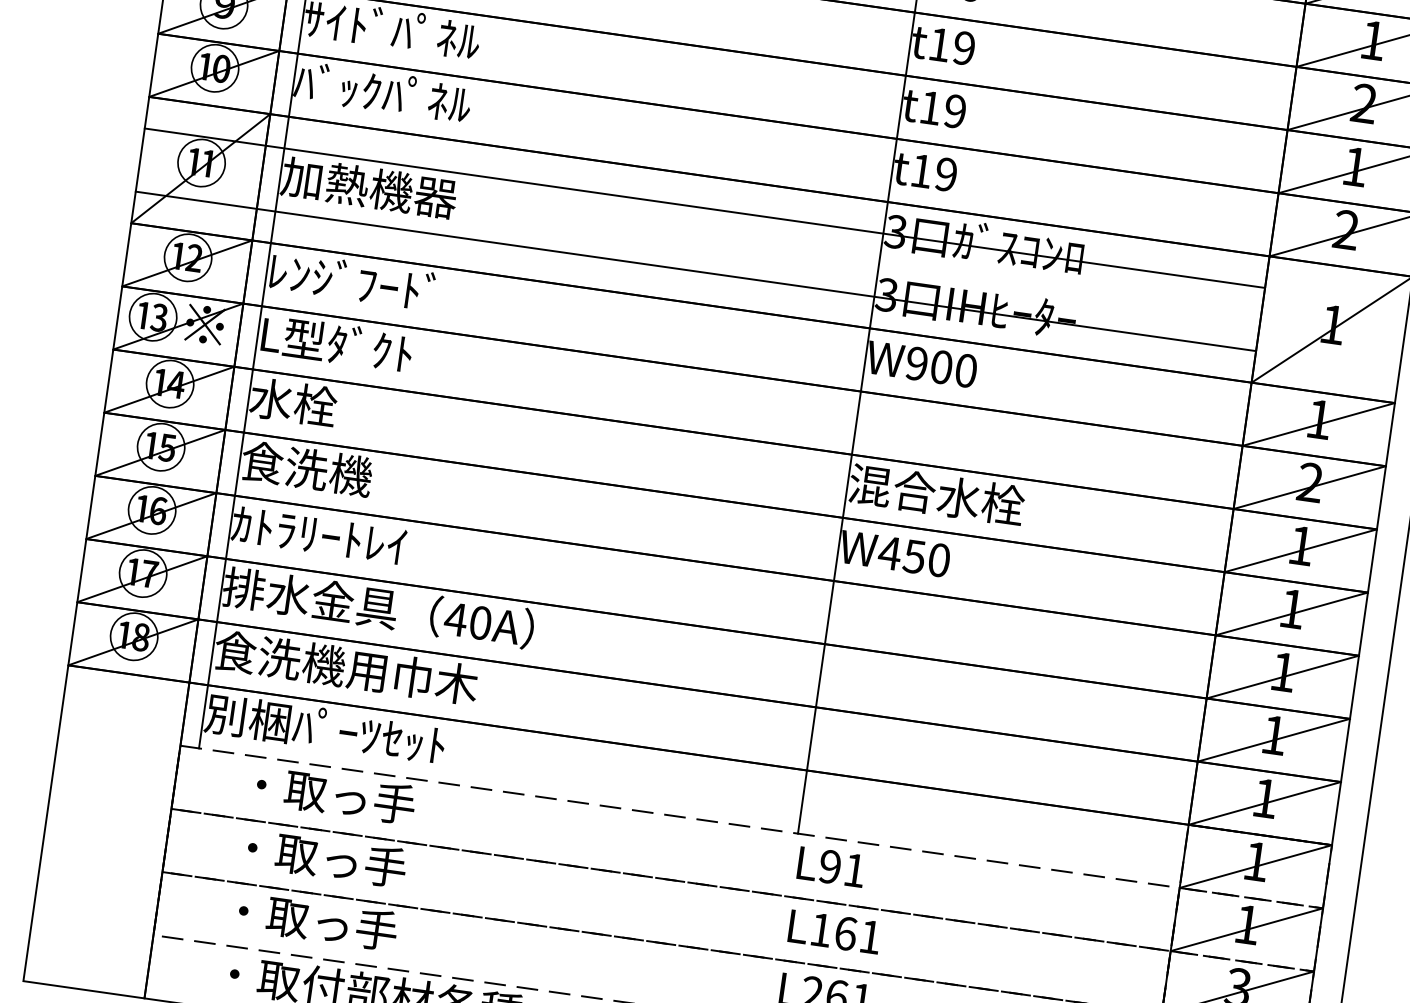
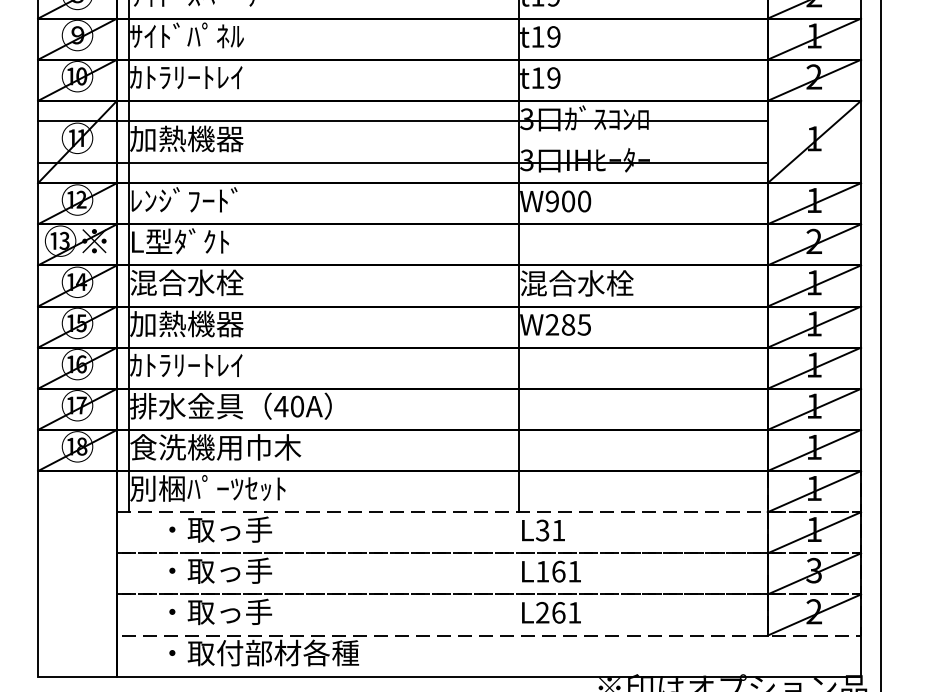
text: (382, 91) -> (186, 76), ﾊﾞｯｸﾊﾟﾈﾙ -> ｶﾄﾗﾘｰﾄﾚｲ
text: (337, 408) -> (186, 282), 水栓 -> 混合水栓
text: (328, 471) -> (186, 323), 食洗機 -> 加熱機器
text: (914, 556) -> (568, 324), W450 -> W285
text: (829, 866) -> (542, 530), L91 -> L31

